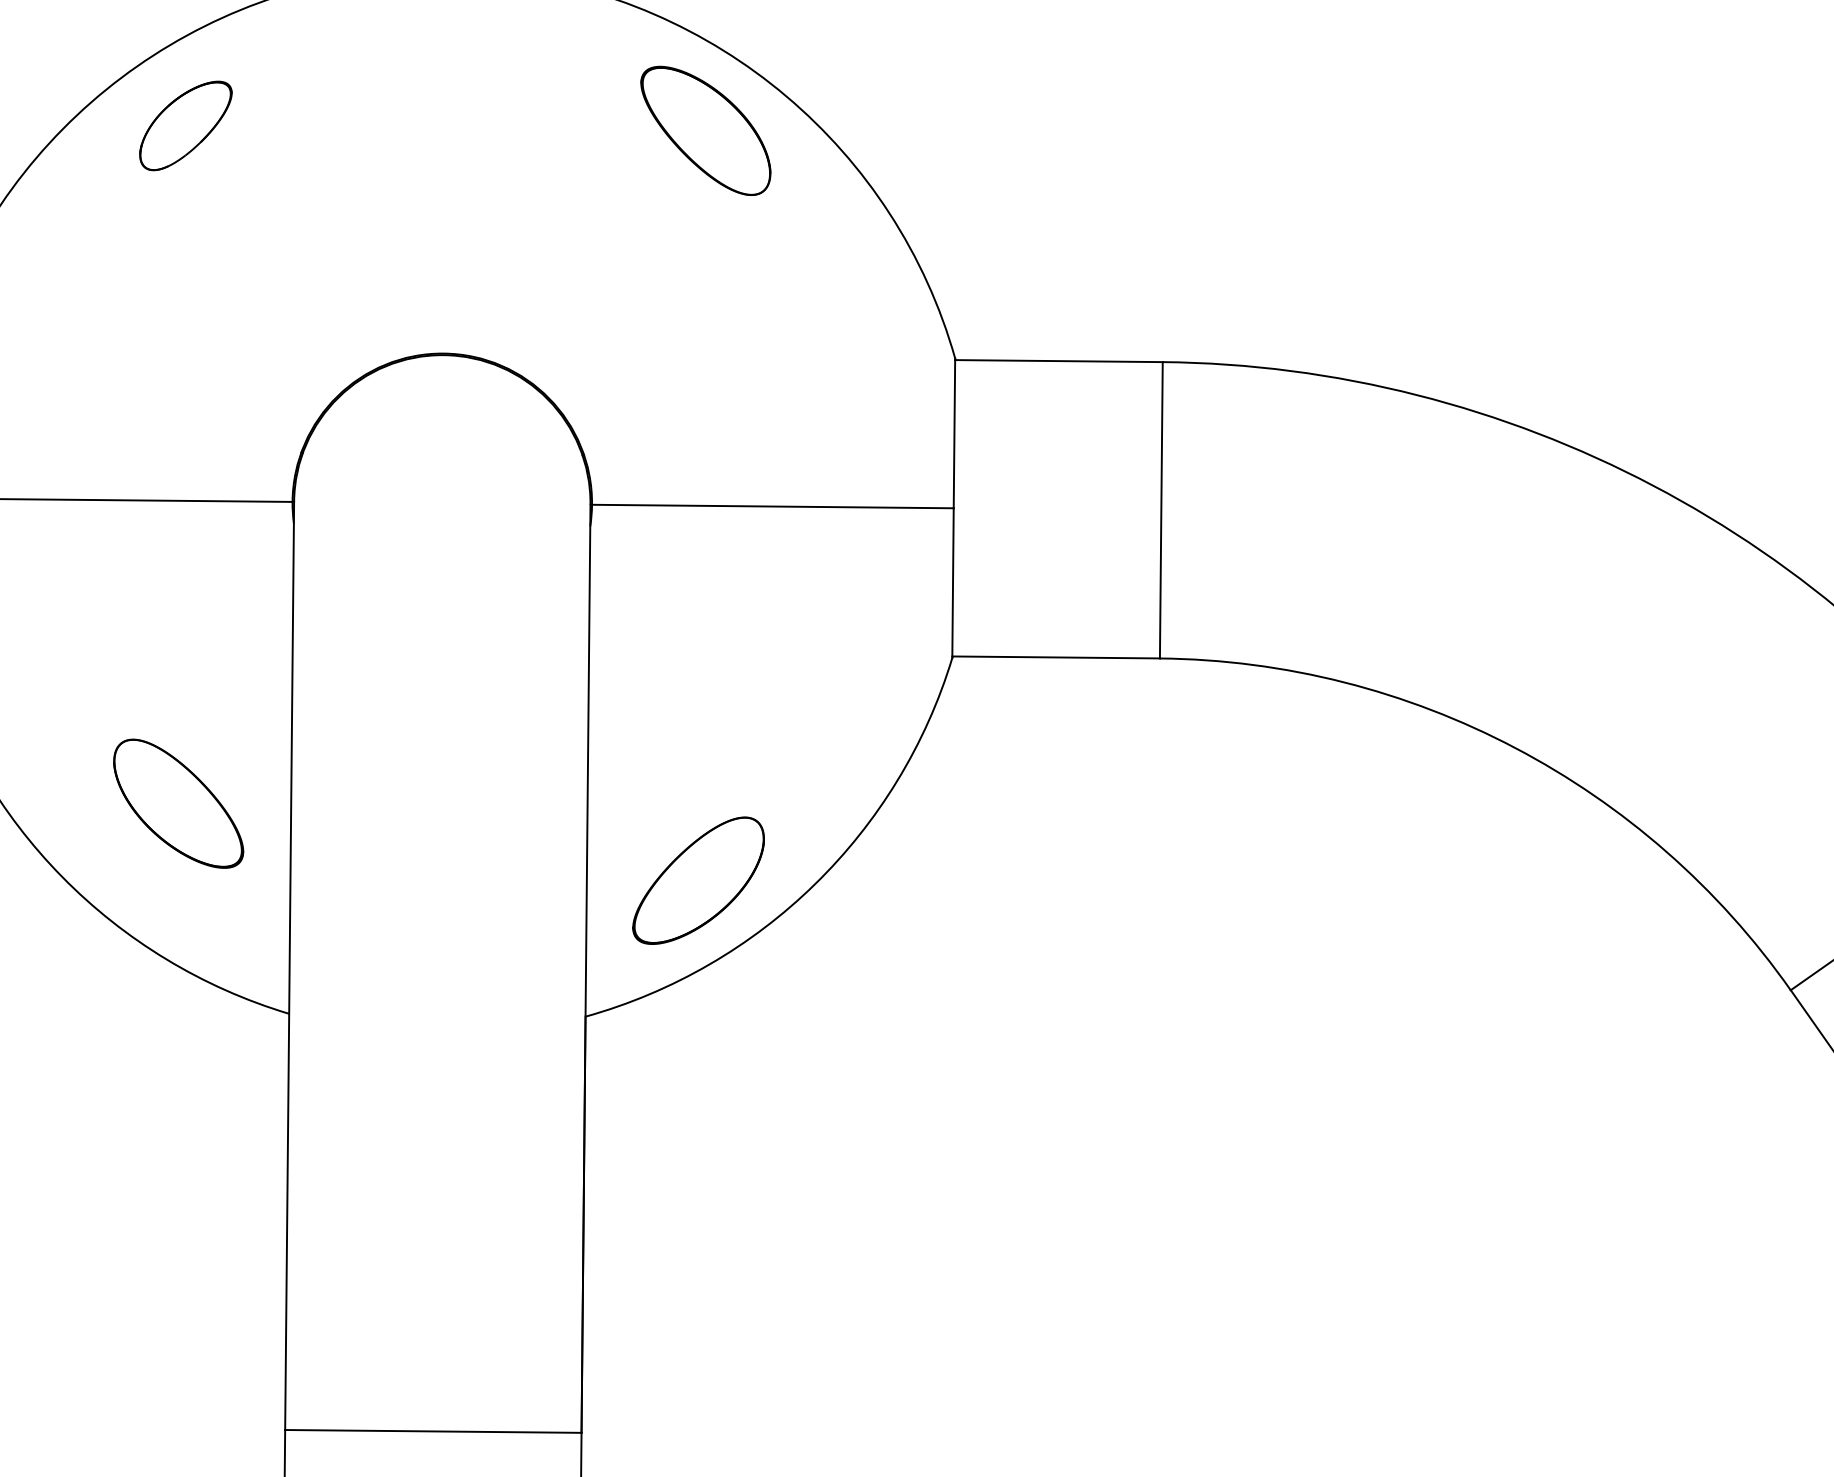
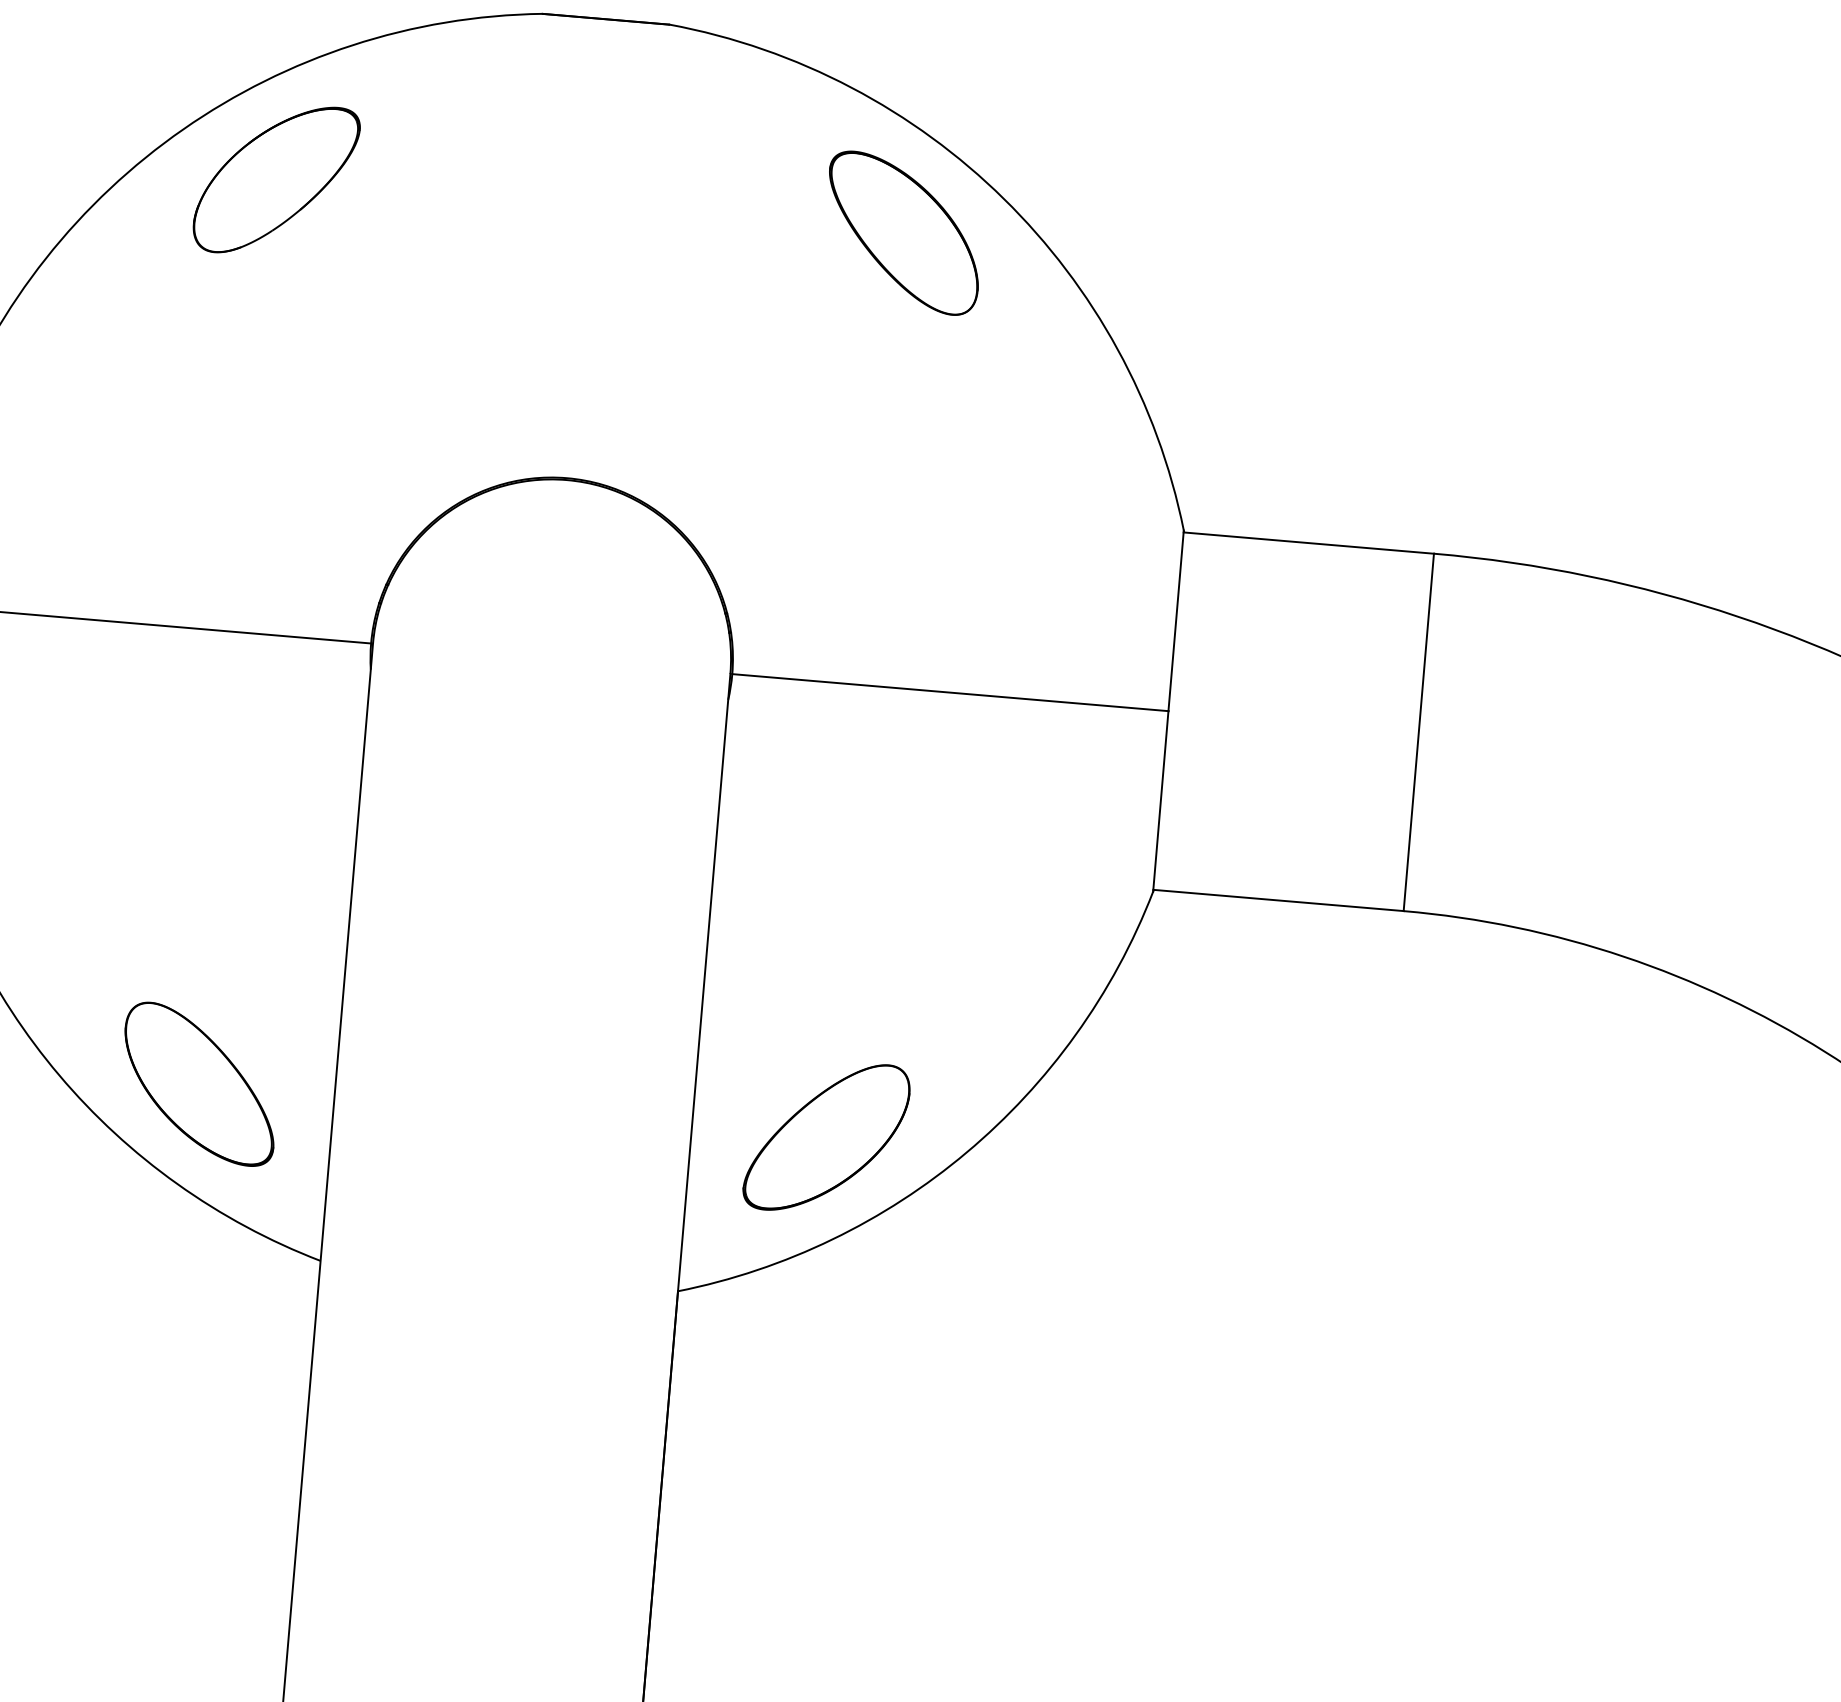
part: (185, 125) -> (276, 179), size x1.43
part: (178, 803) -> (199, 1083), moved

